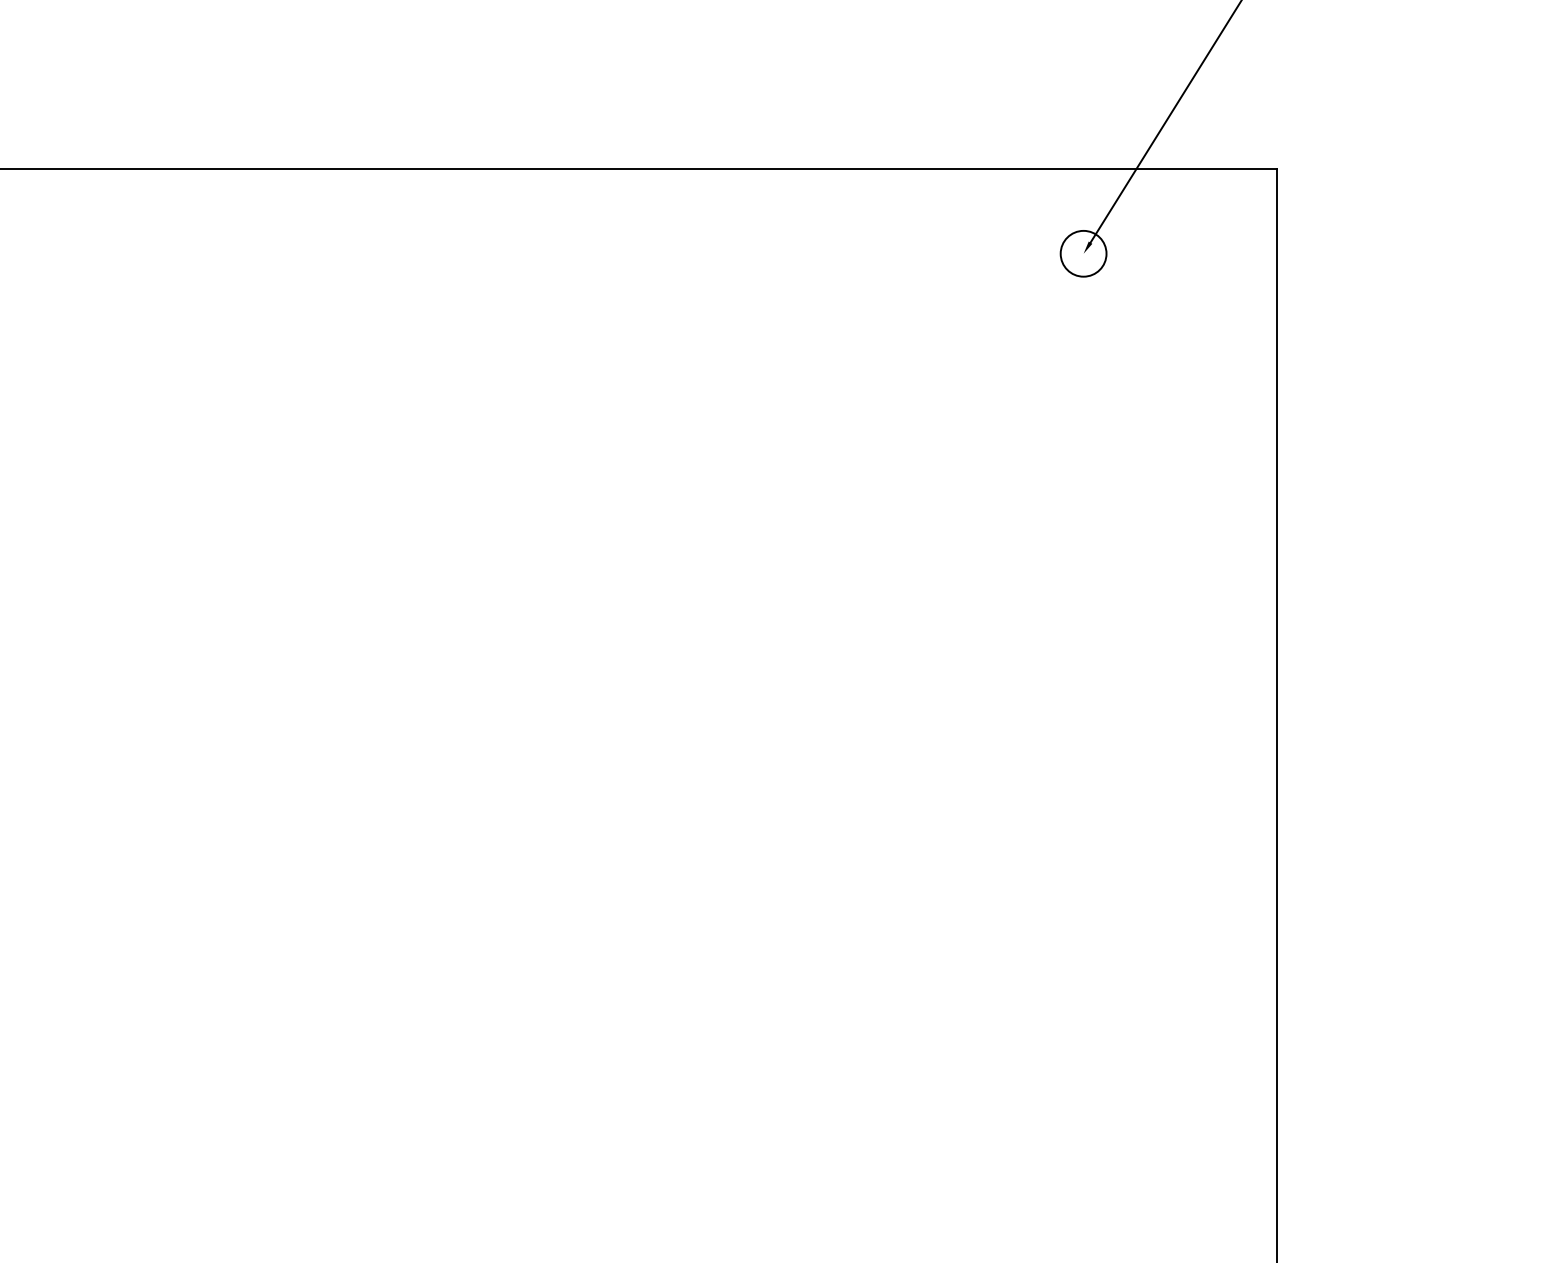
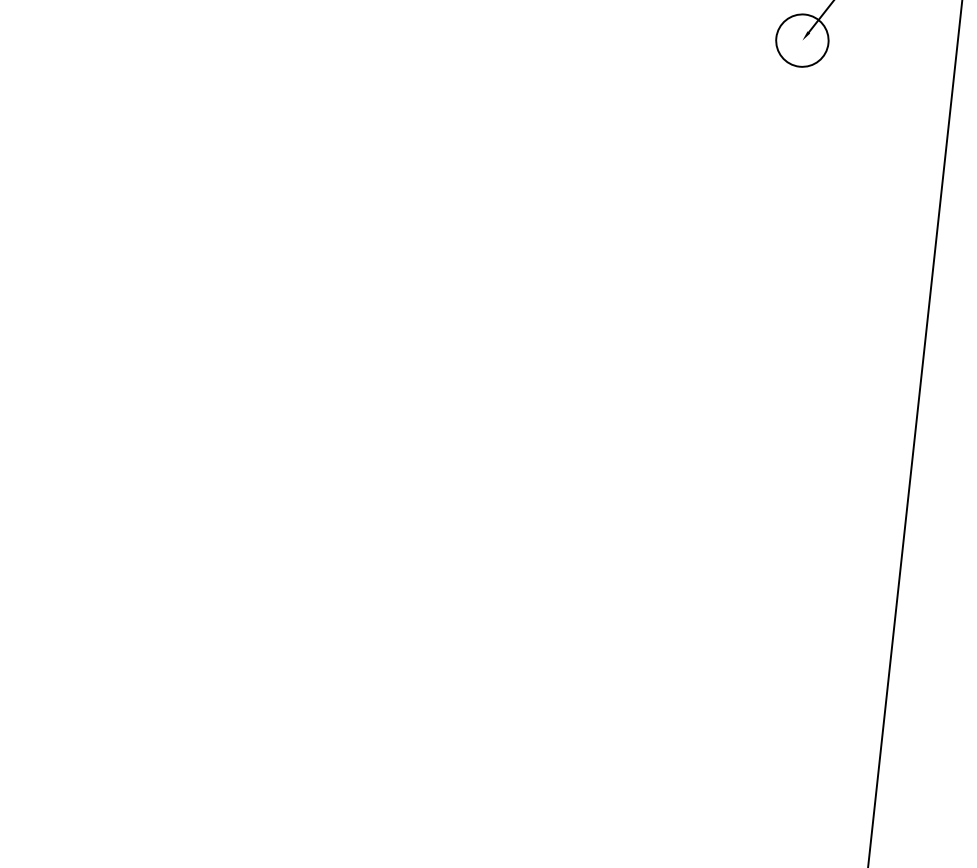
circle: (1083, 253) -> (802, 40), size x1.43

